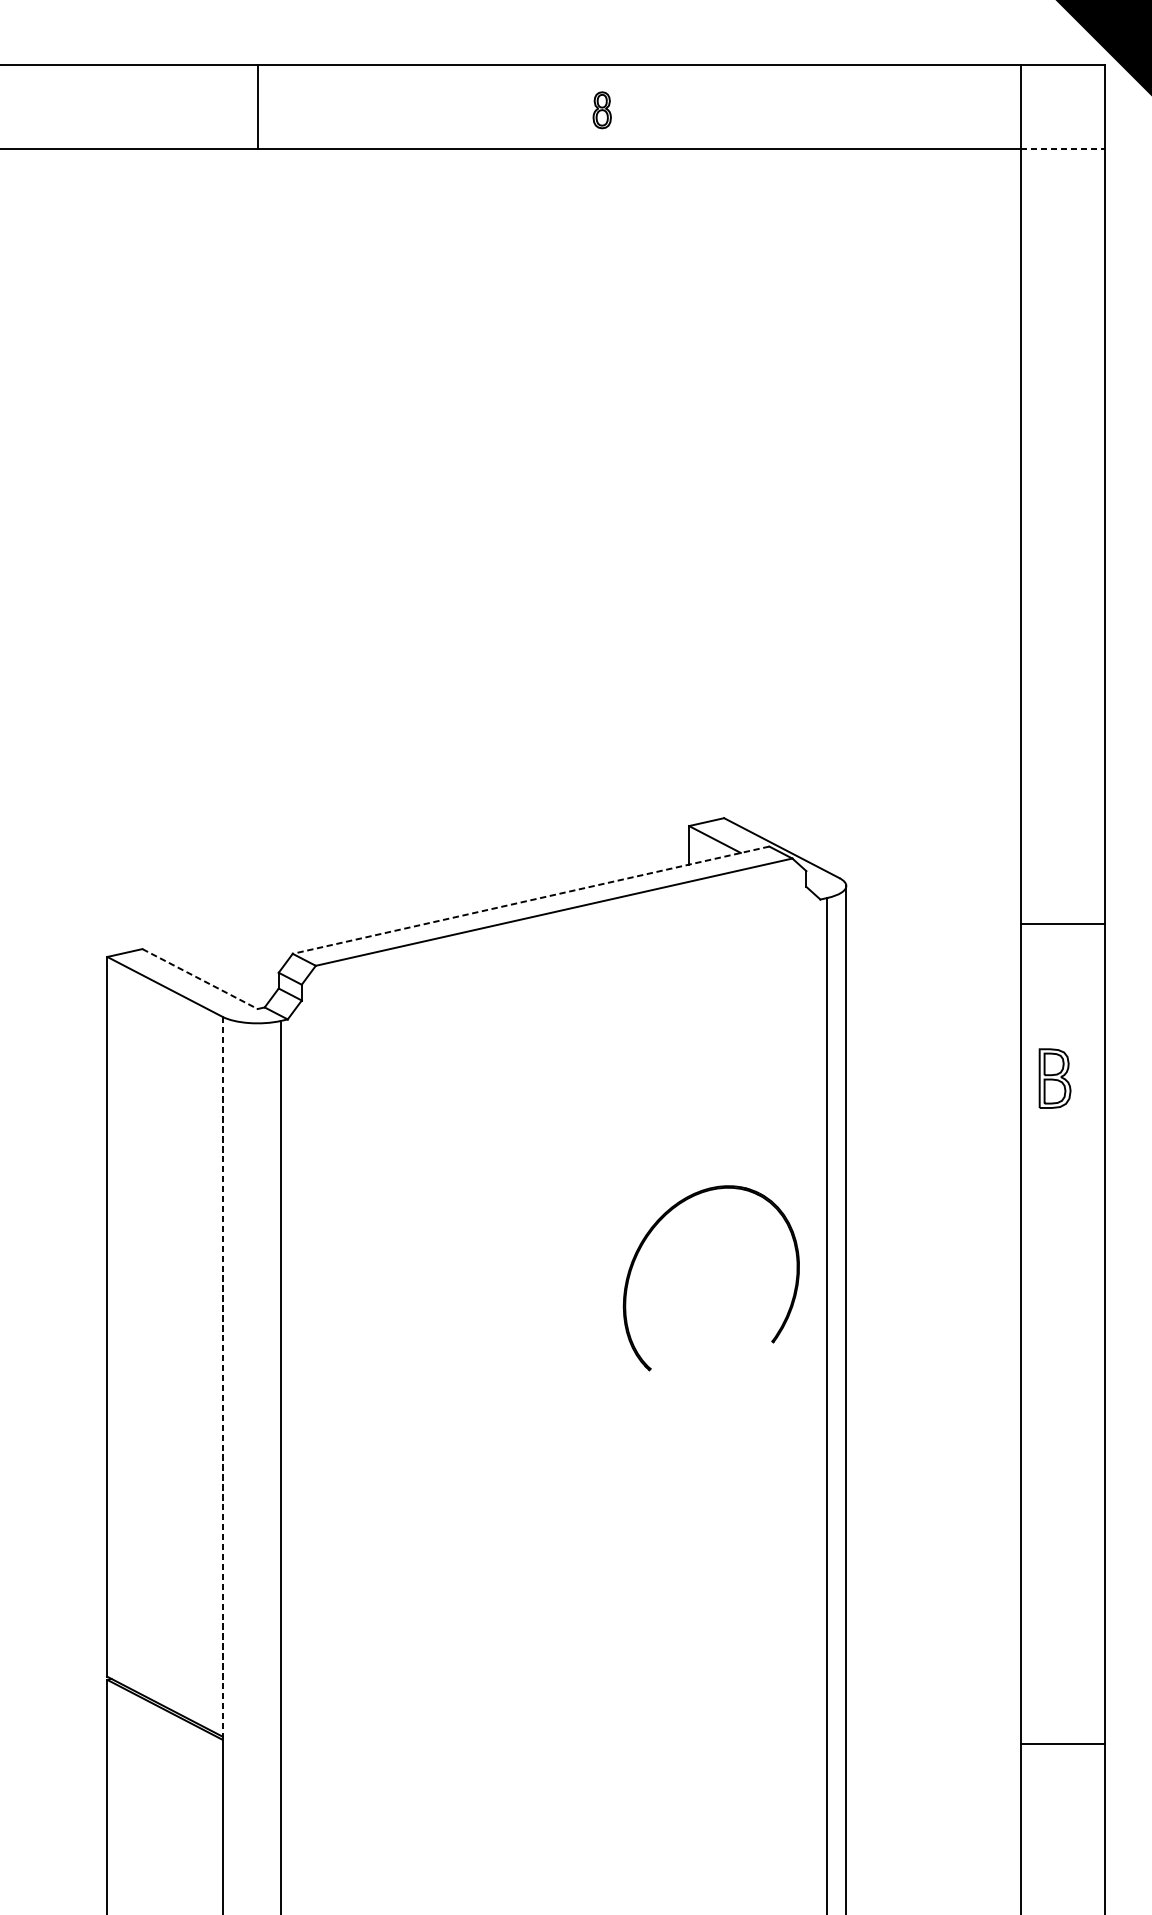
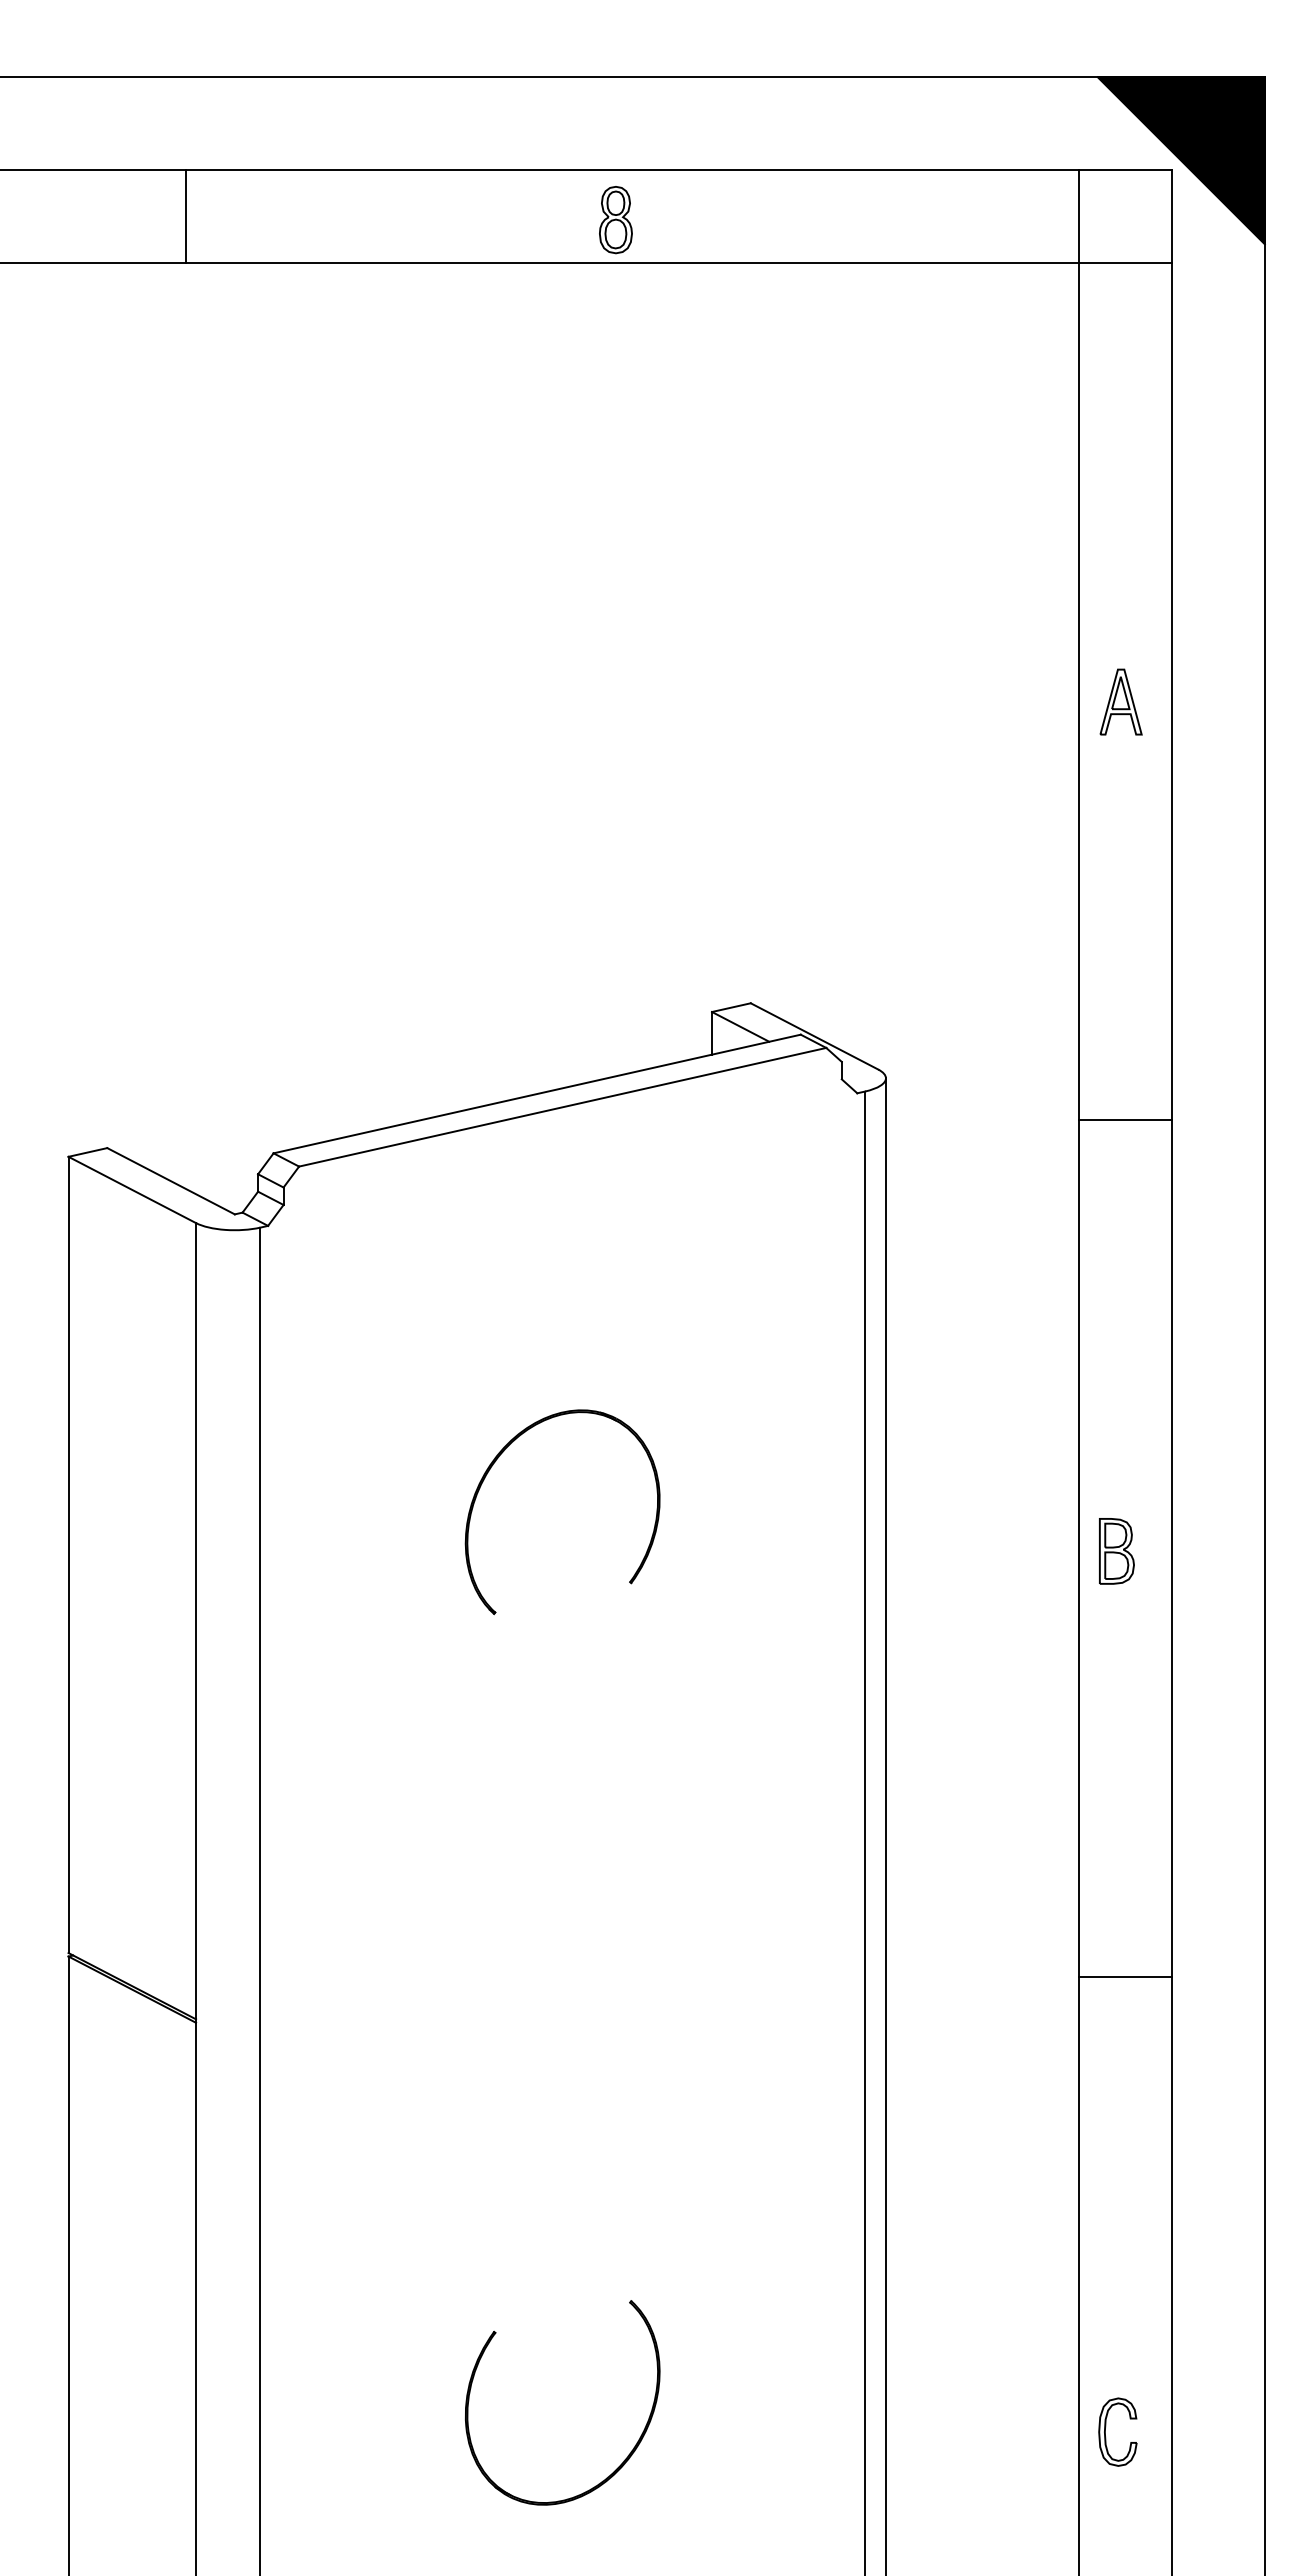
line: (257, 106) -> (185, 216), moved
part: (601, 110) -> (615, 220), size x1.67
line: (1063, 148) -> (1126, 262), dashed -> solid
part: (1058, 545) -> (1120, 701), added
line: (530, 900) -> (536, 1094), dashed -> solid
line: (200, 979) -> (171, 1181), dashed -> solid
part: (1054, 1078) -> (1116, 1551), moved
part: (651, 1232) -> (496, 1461), moved
line: (223, 1377) -> (196, 1621), dashed -> solid
line: (1062, 1744) -> (1125, 1976), moved

